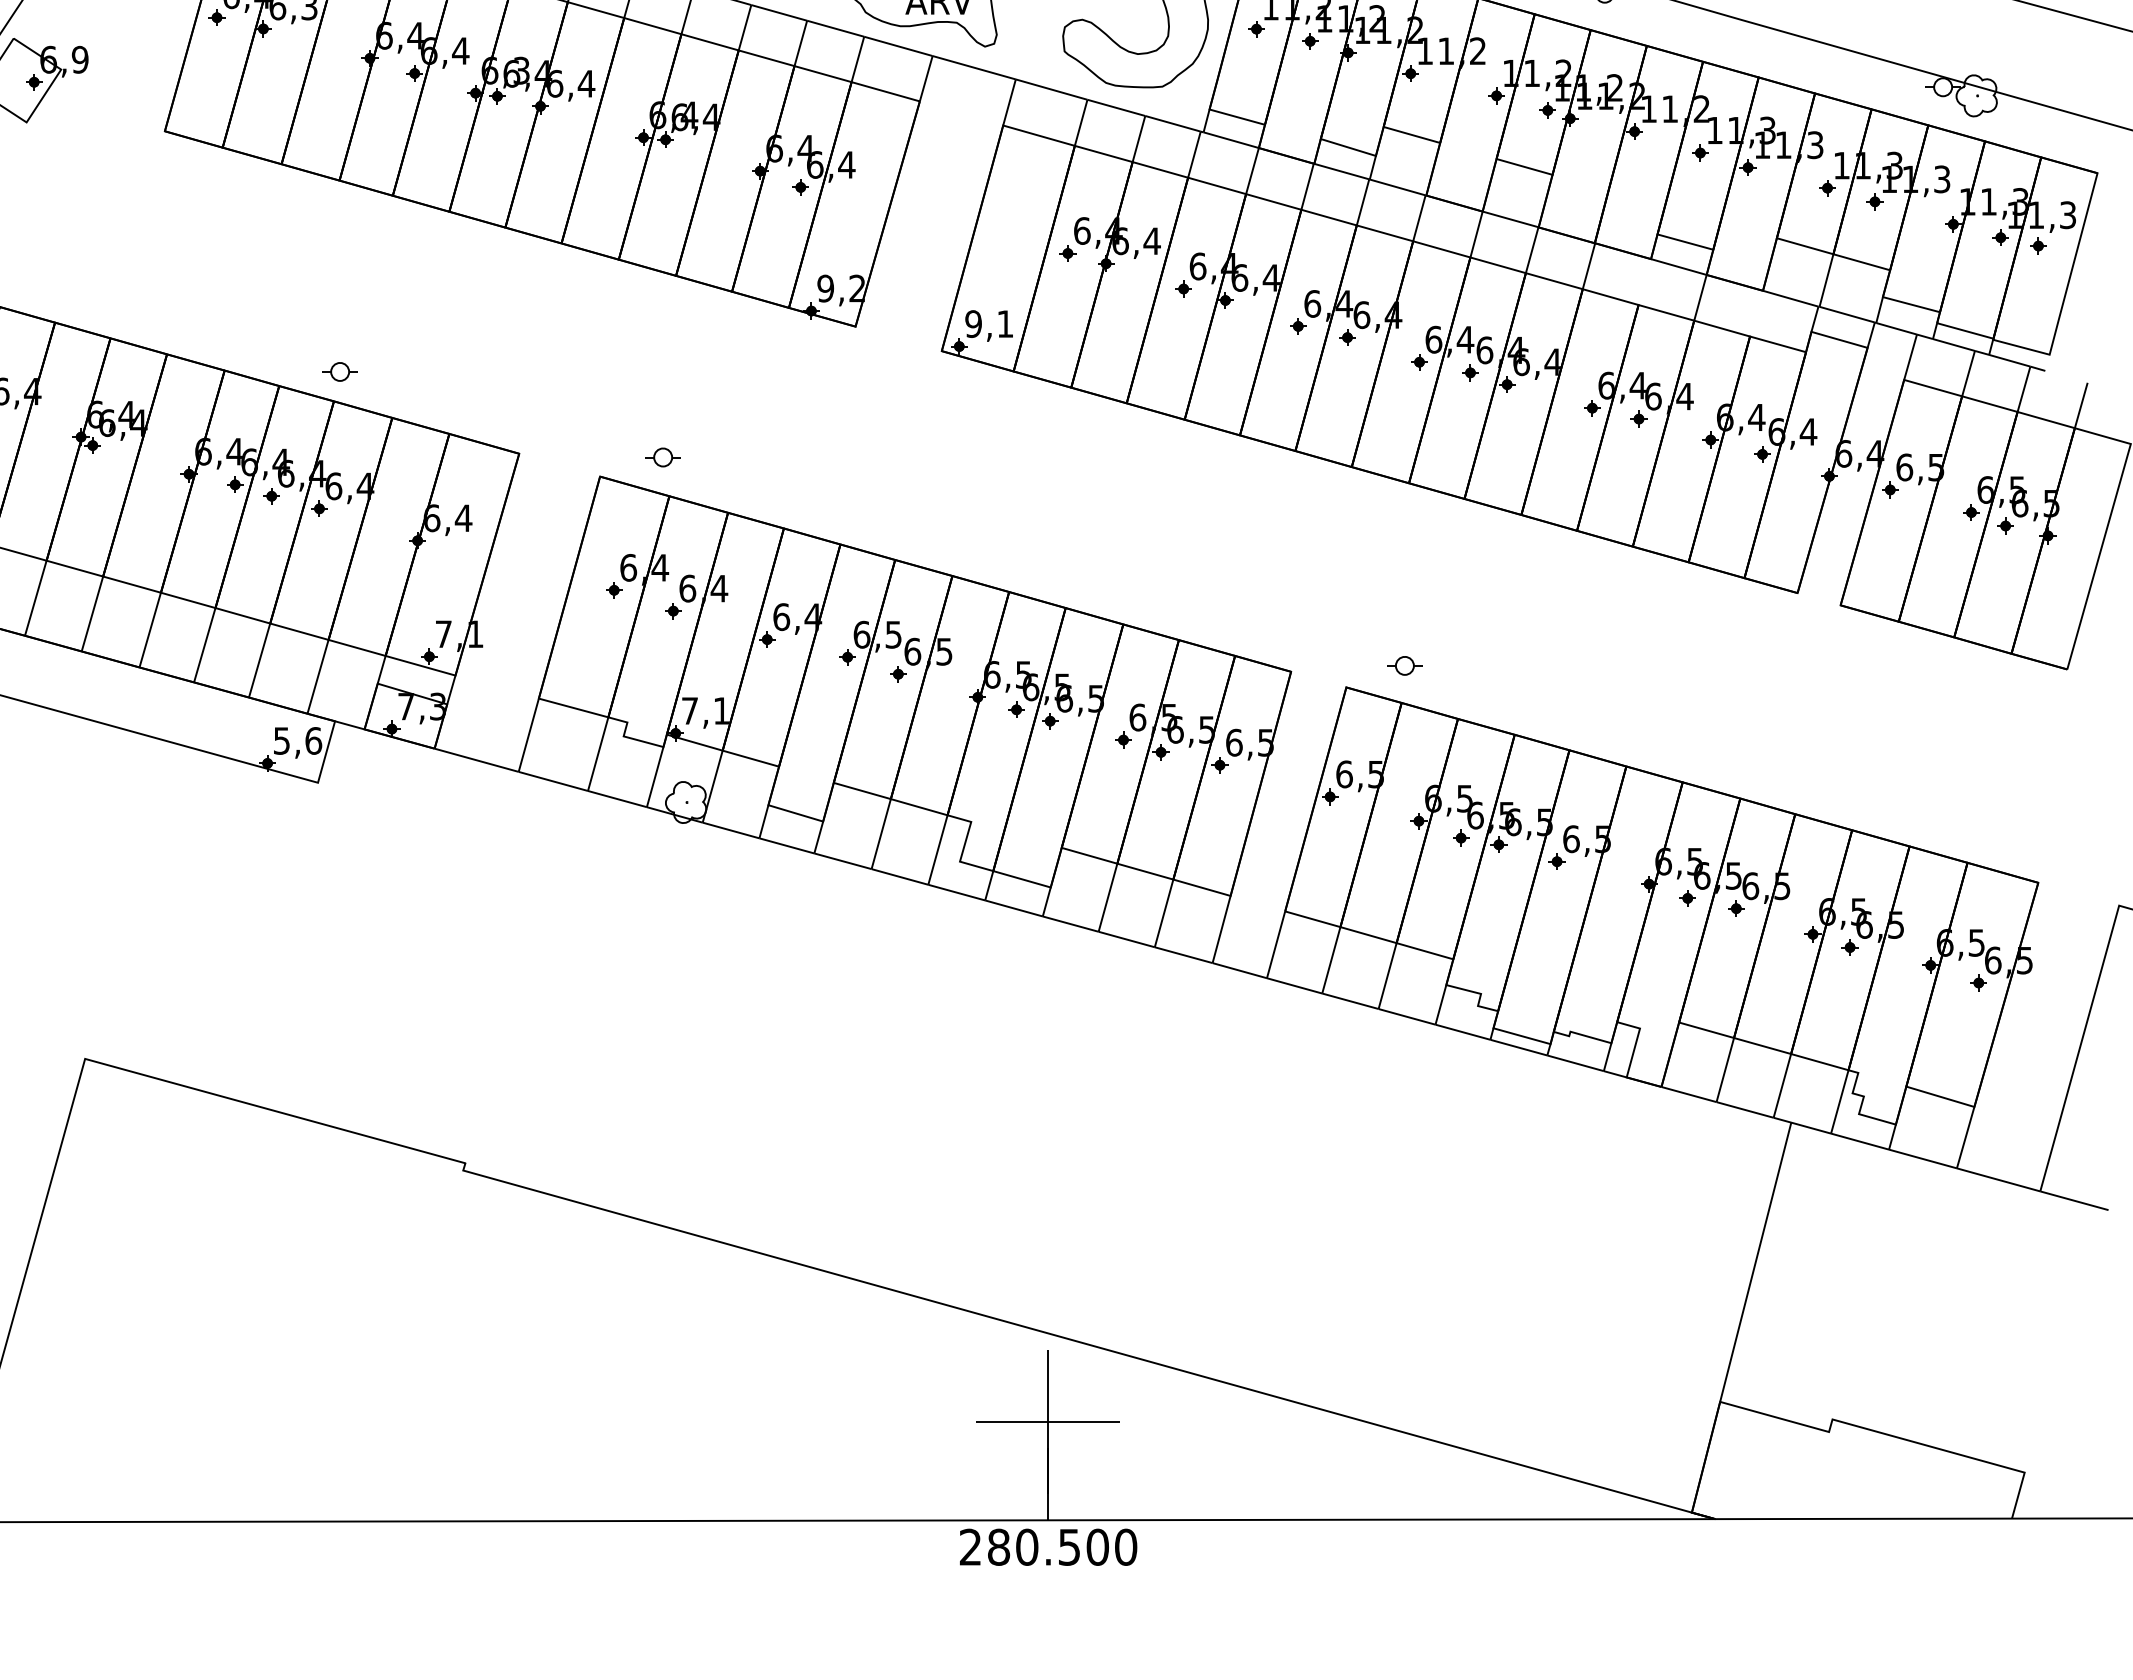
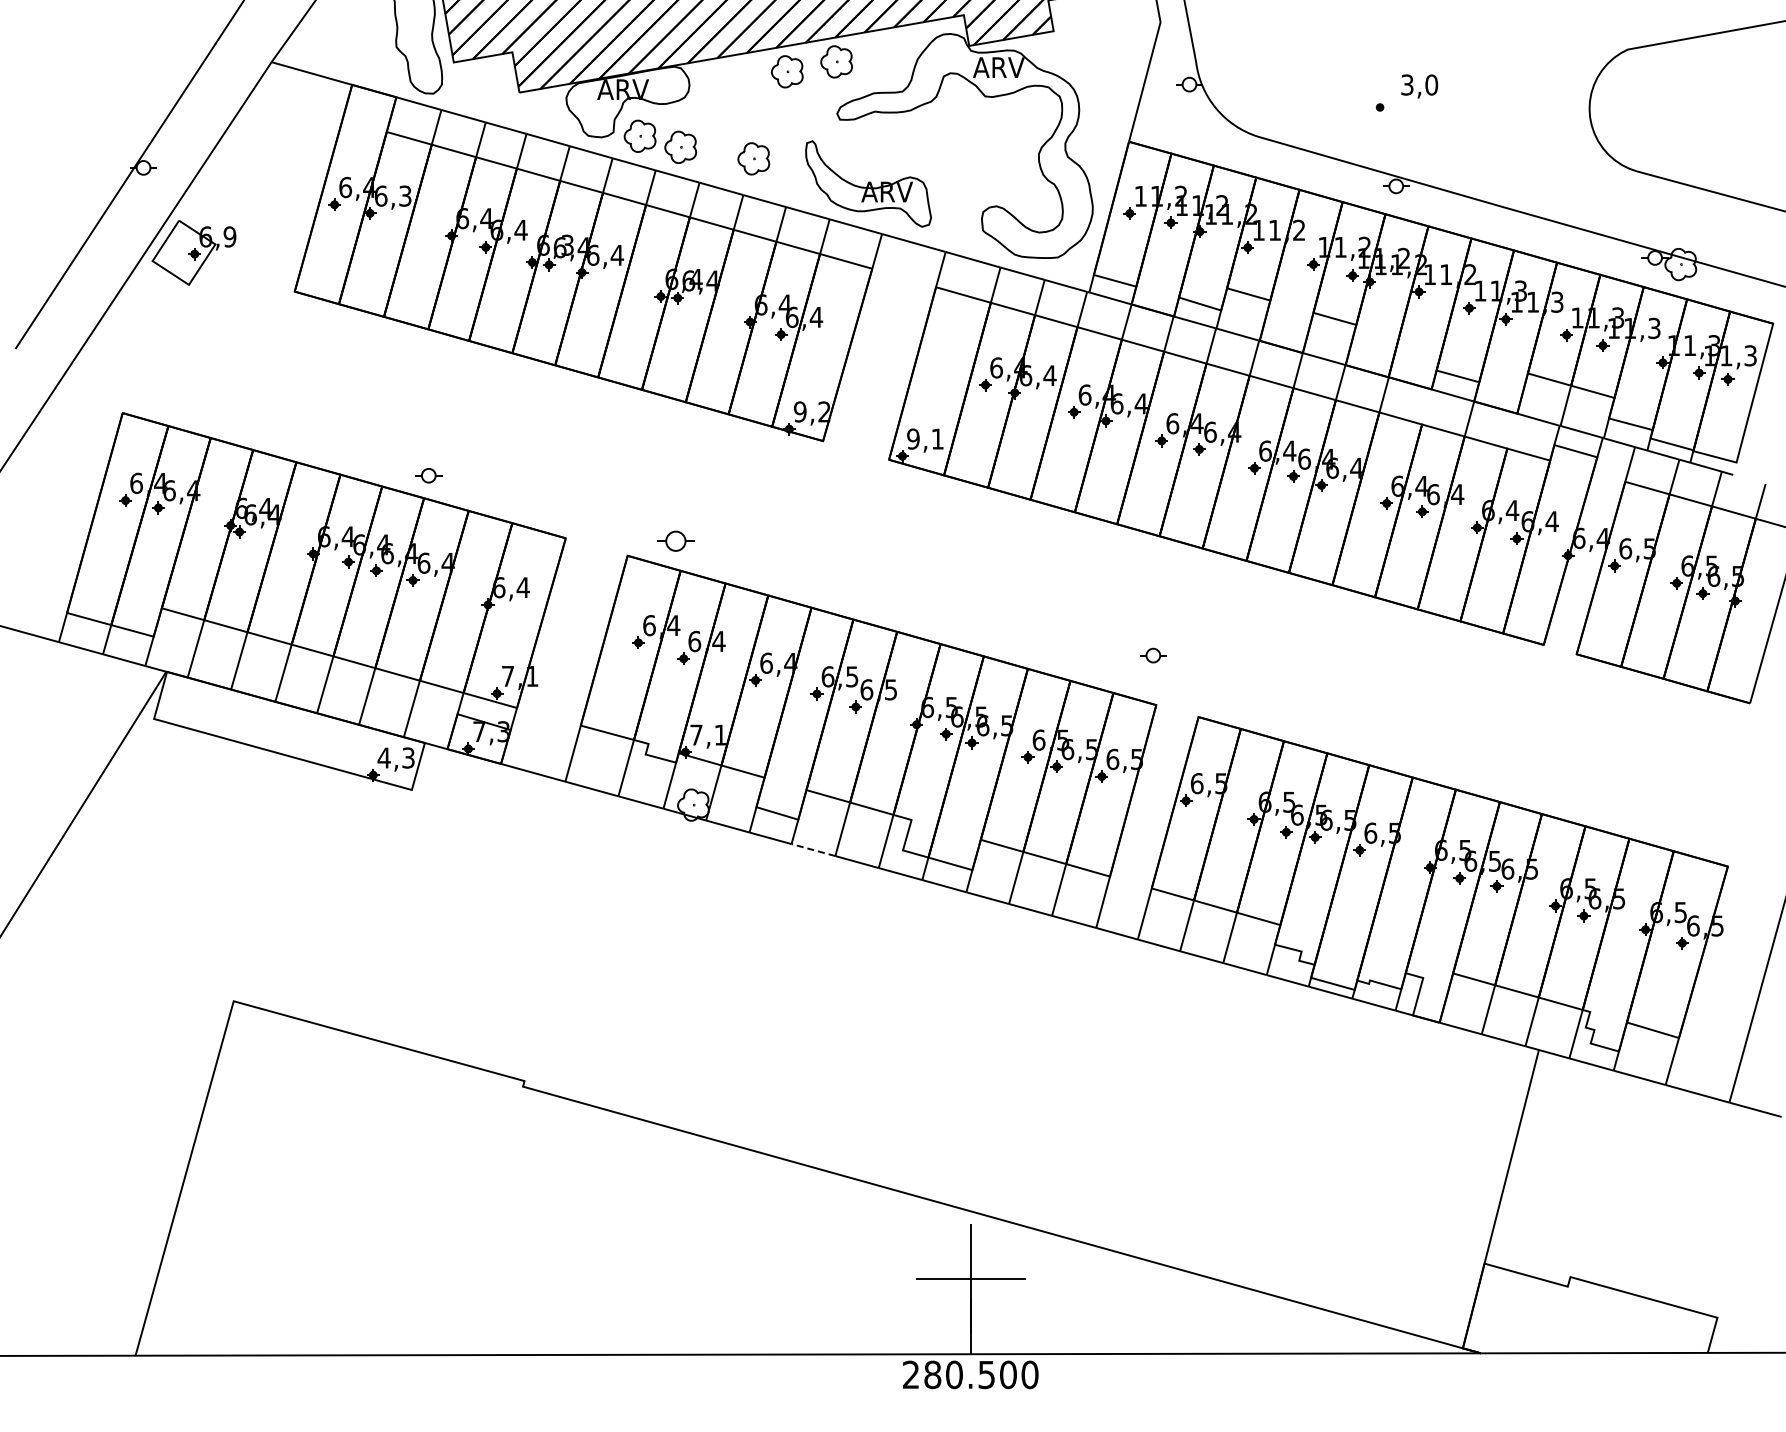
part: (662, 456) -> (675, 540), size x1.4
part: (1405, 665) -> (1153, 655), moved
text: (297, 740) -> (396, 757), 5,6 -> 4,3
line: (843, 861) -> (813, 850), solid -> dashed

